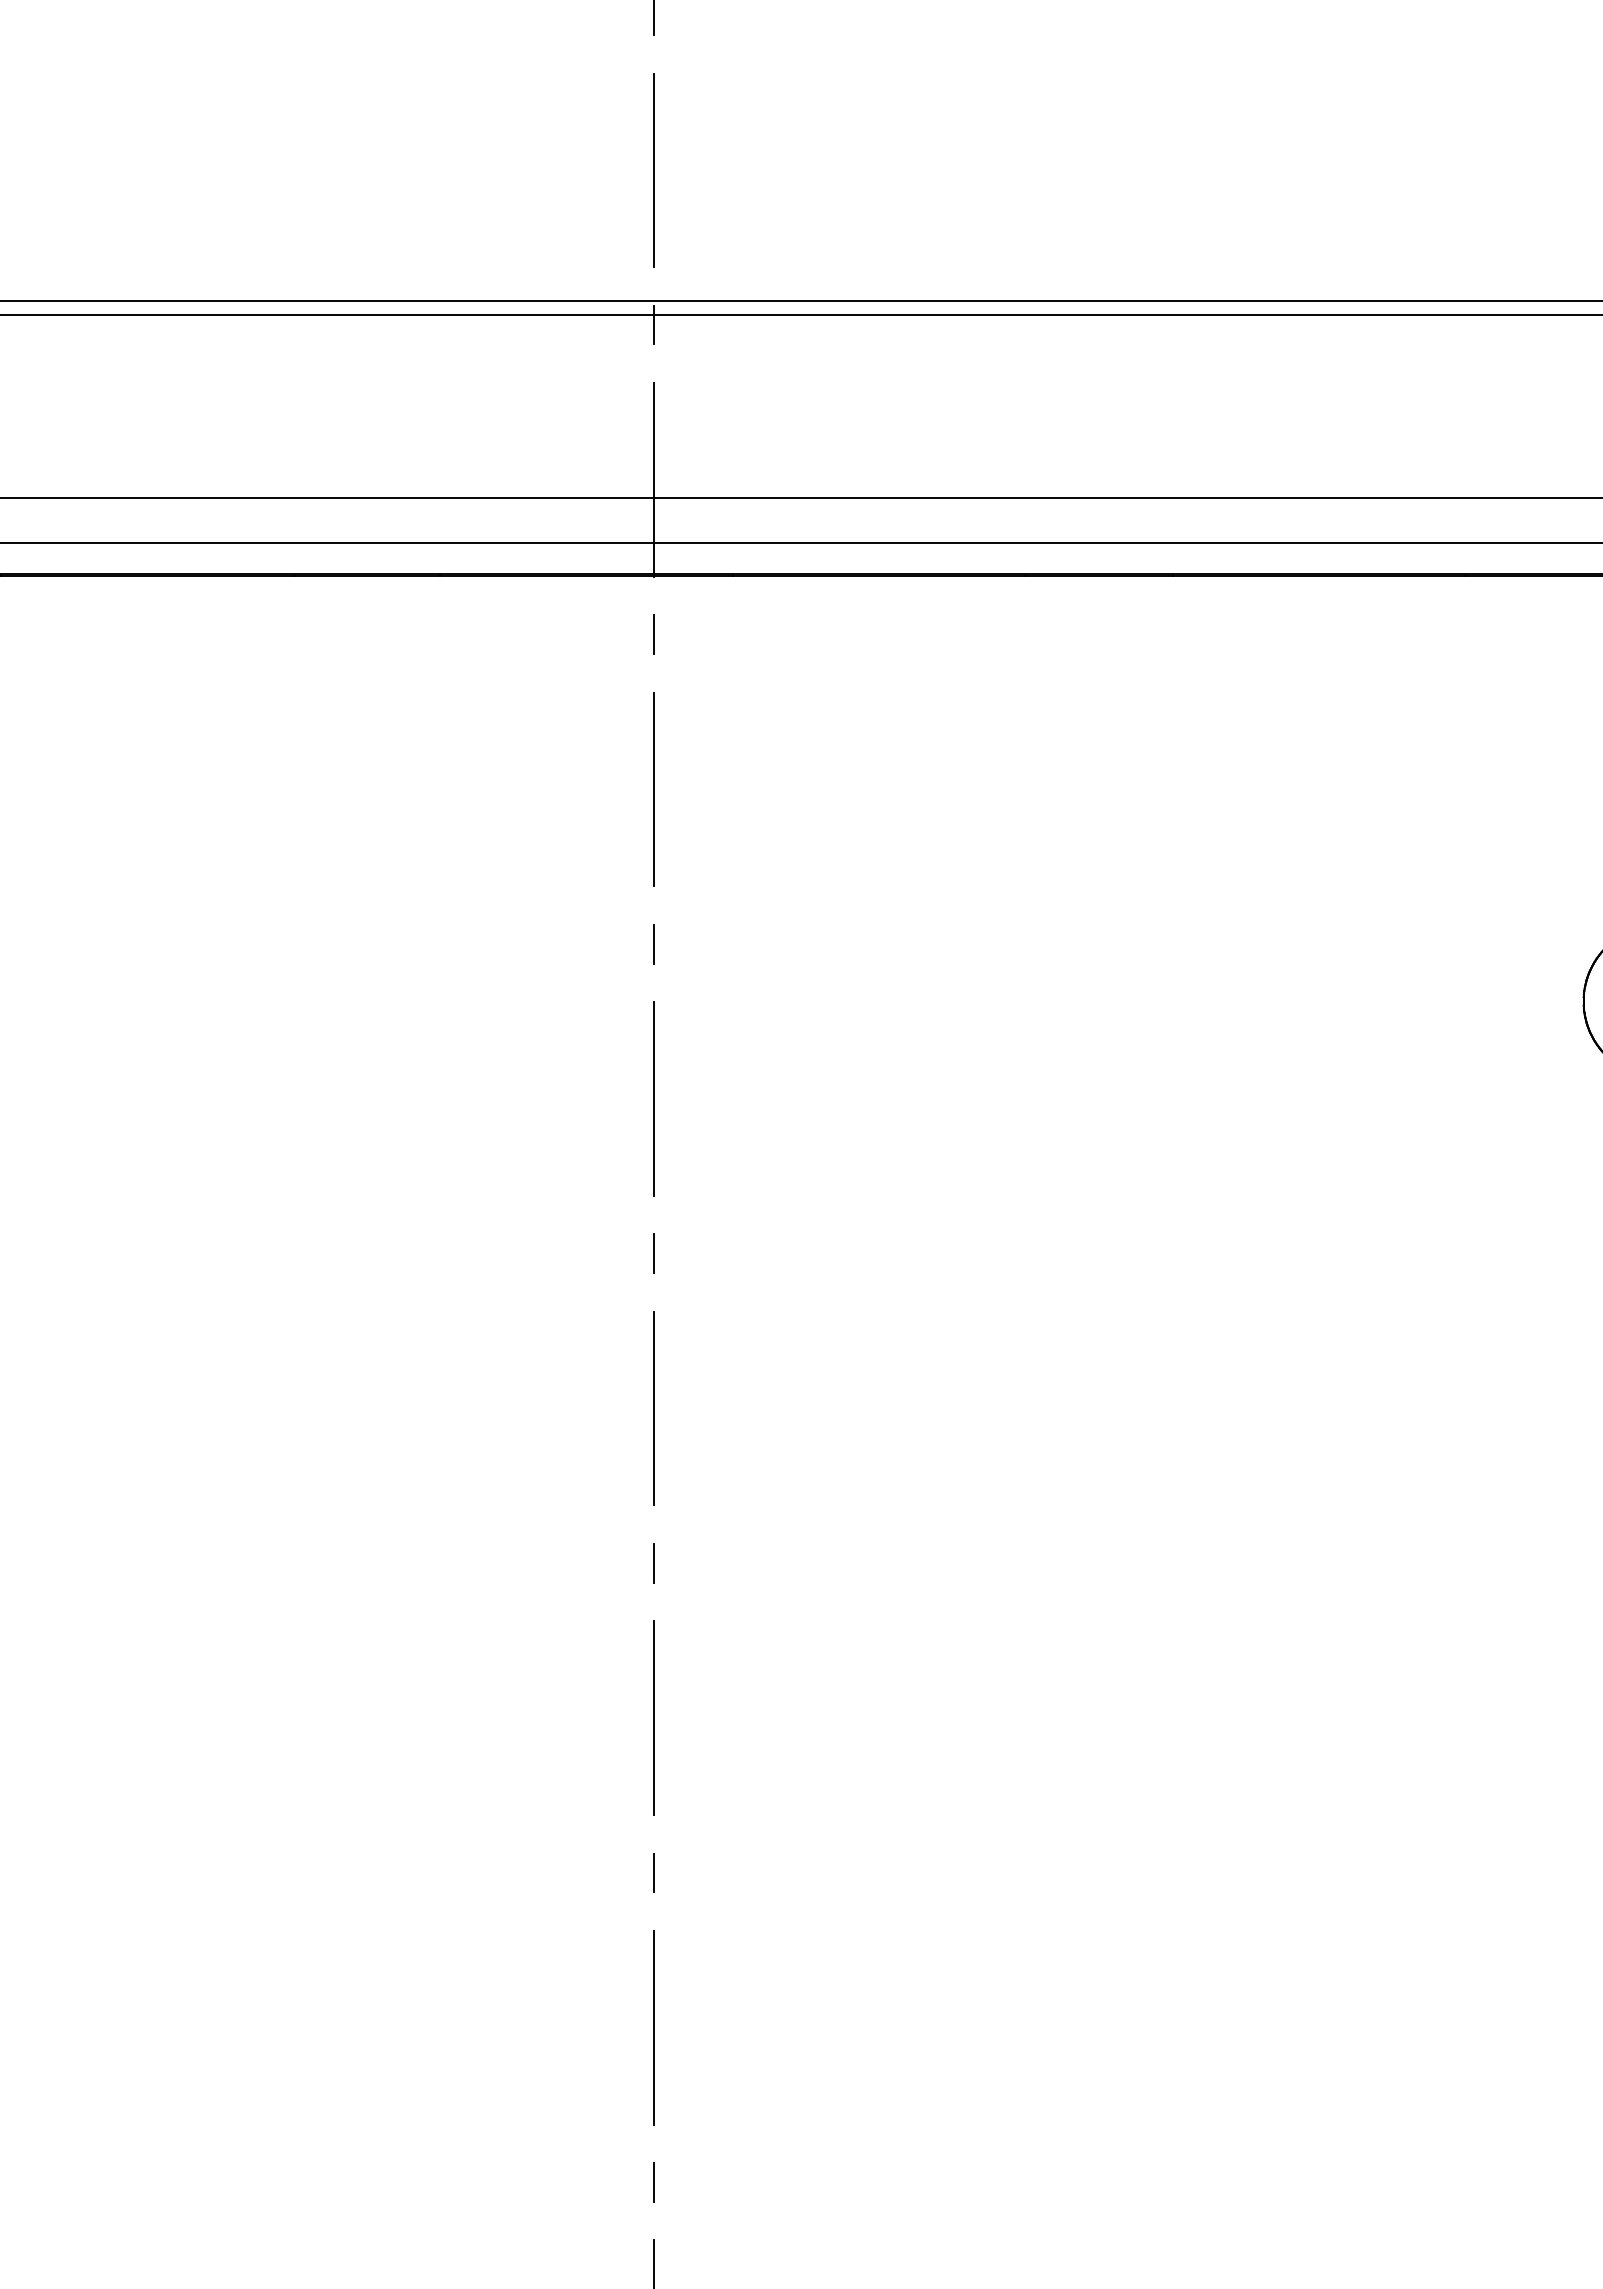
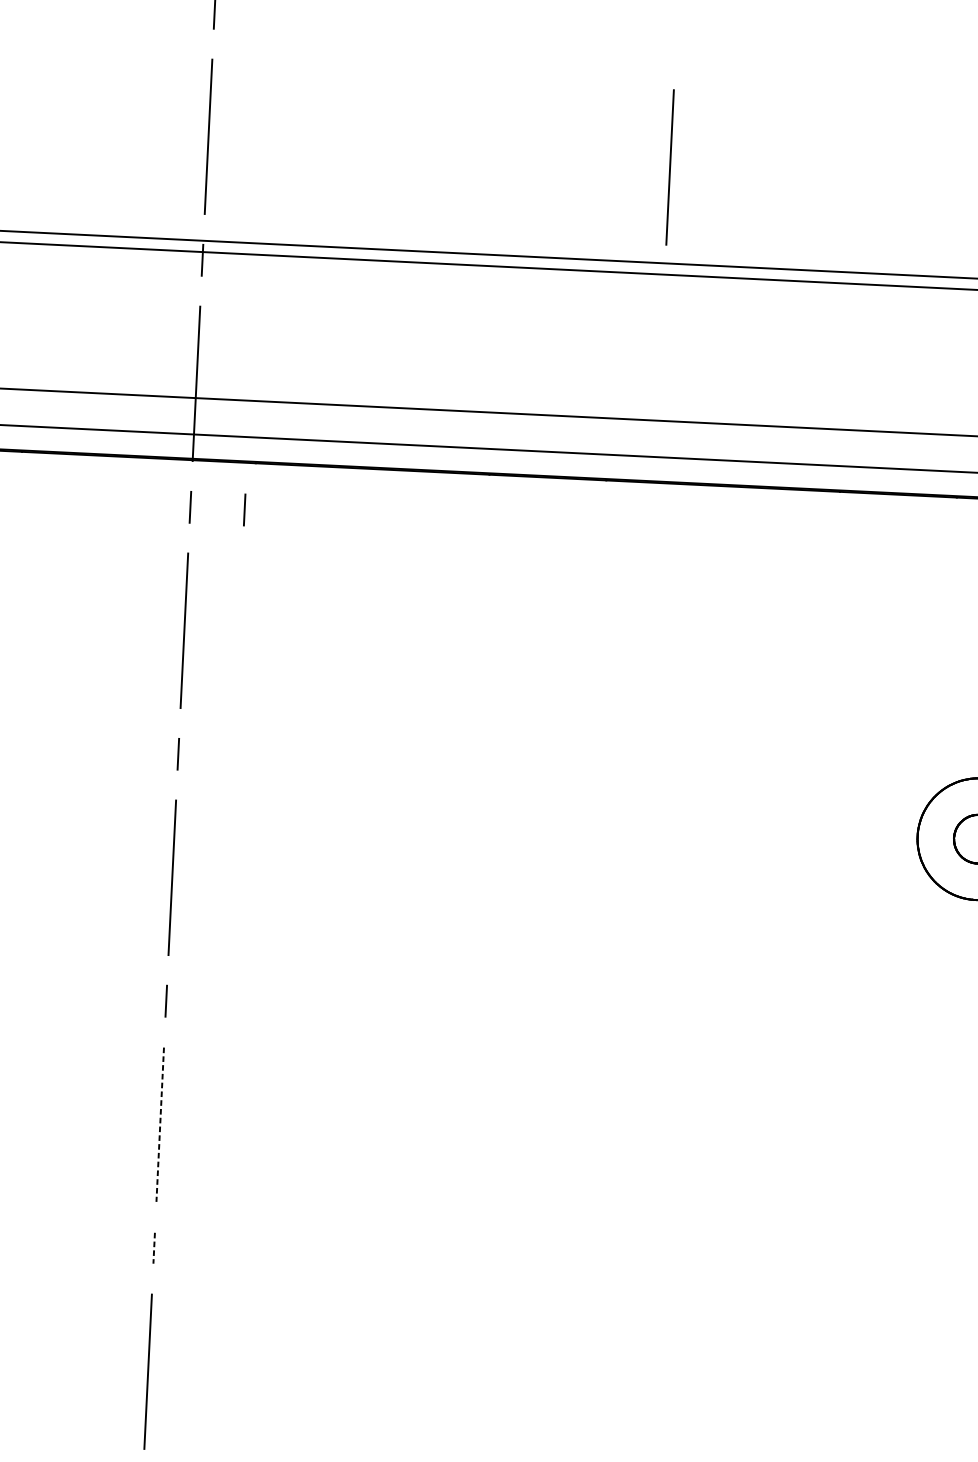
line: (1232, 180) -> (669, 167), added
line: (721, 634) -> (244, 509), added
line: (654, 1408) -> (160, 1124), solid -> dashed
line: (654, 1563) -> (154, 1248), solid -> dashed

